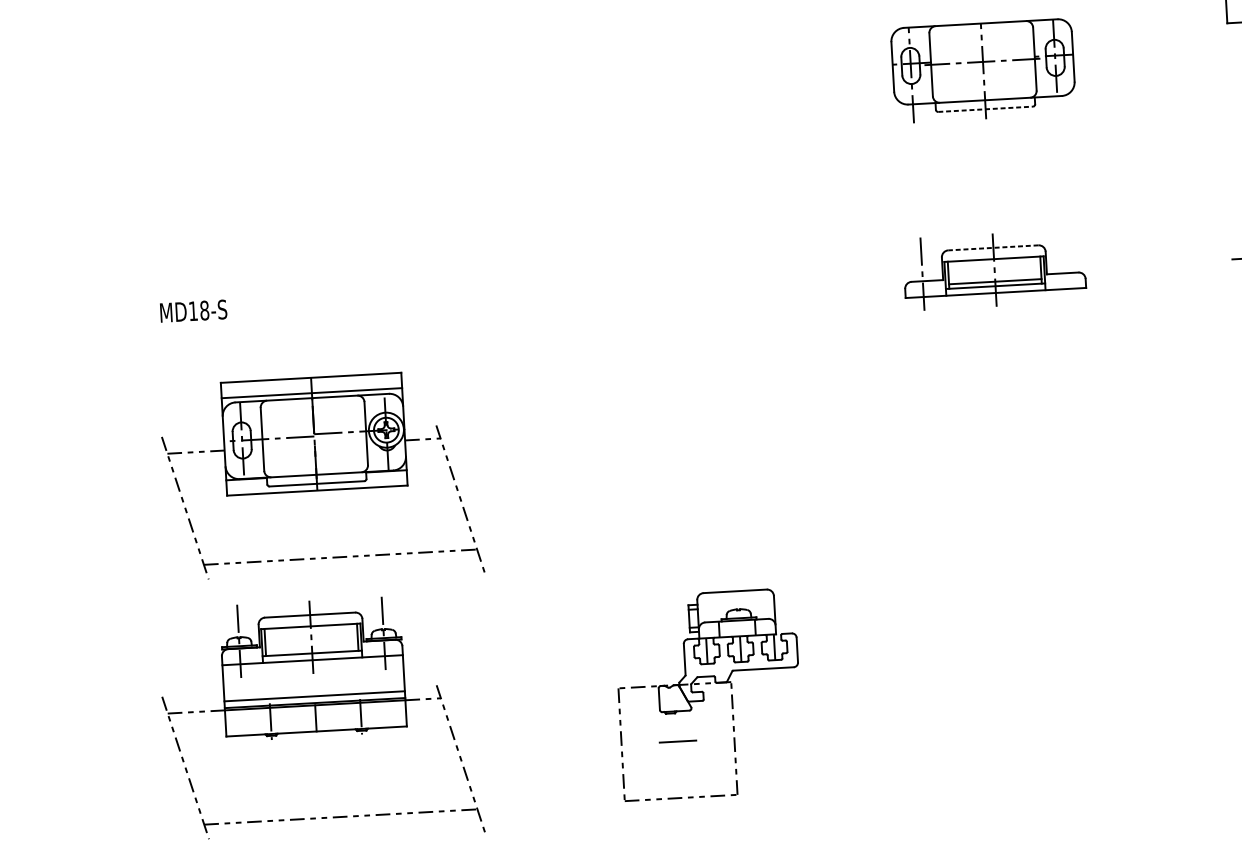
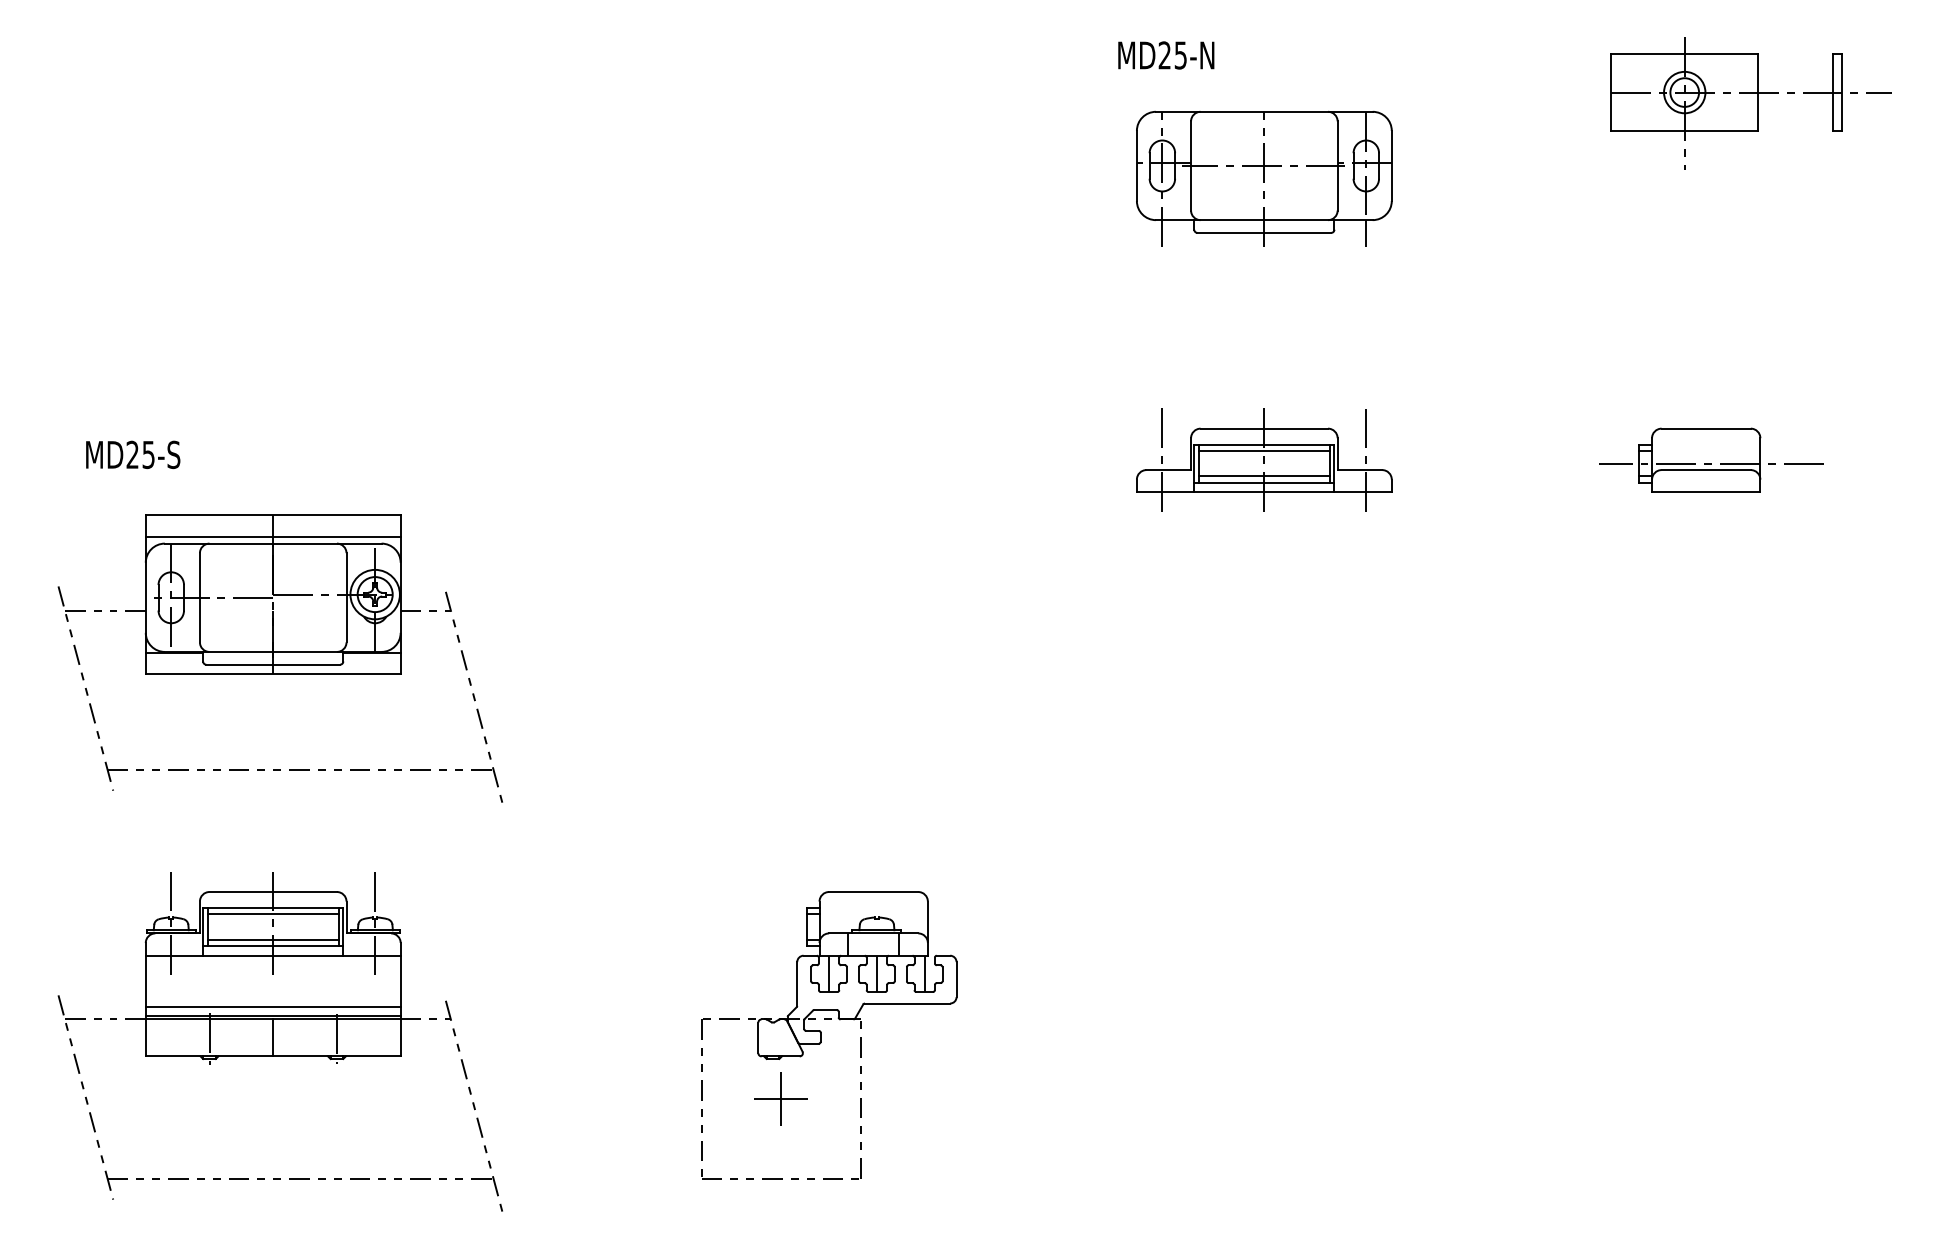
line: (1058, 105) -> (1366, 233), added
line: (985, 109) -> (1264, 232), dashed -> solid
line: (993, 247) -> (1264, 428), dashed -> solid
line: (994, 263) -> (1264, 450), added
line: (1066, 266) -> (1366, 460), added
text: (198, 310) -> (140, 454), MD18-S -> MD25-S
part: (321, 479) -> (279, 658), moved
line: (310, 631) -> (272, 914), added
line: (311, 648) -> (272, 939), added
line: (678, 741) -> (781, 1099), added

